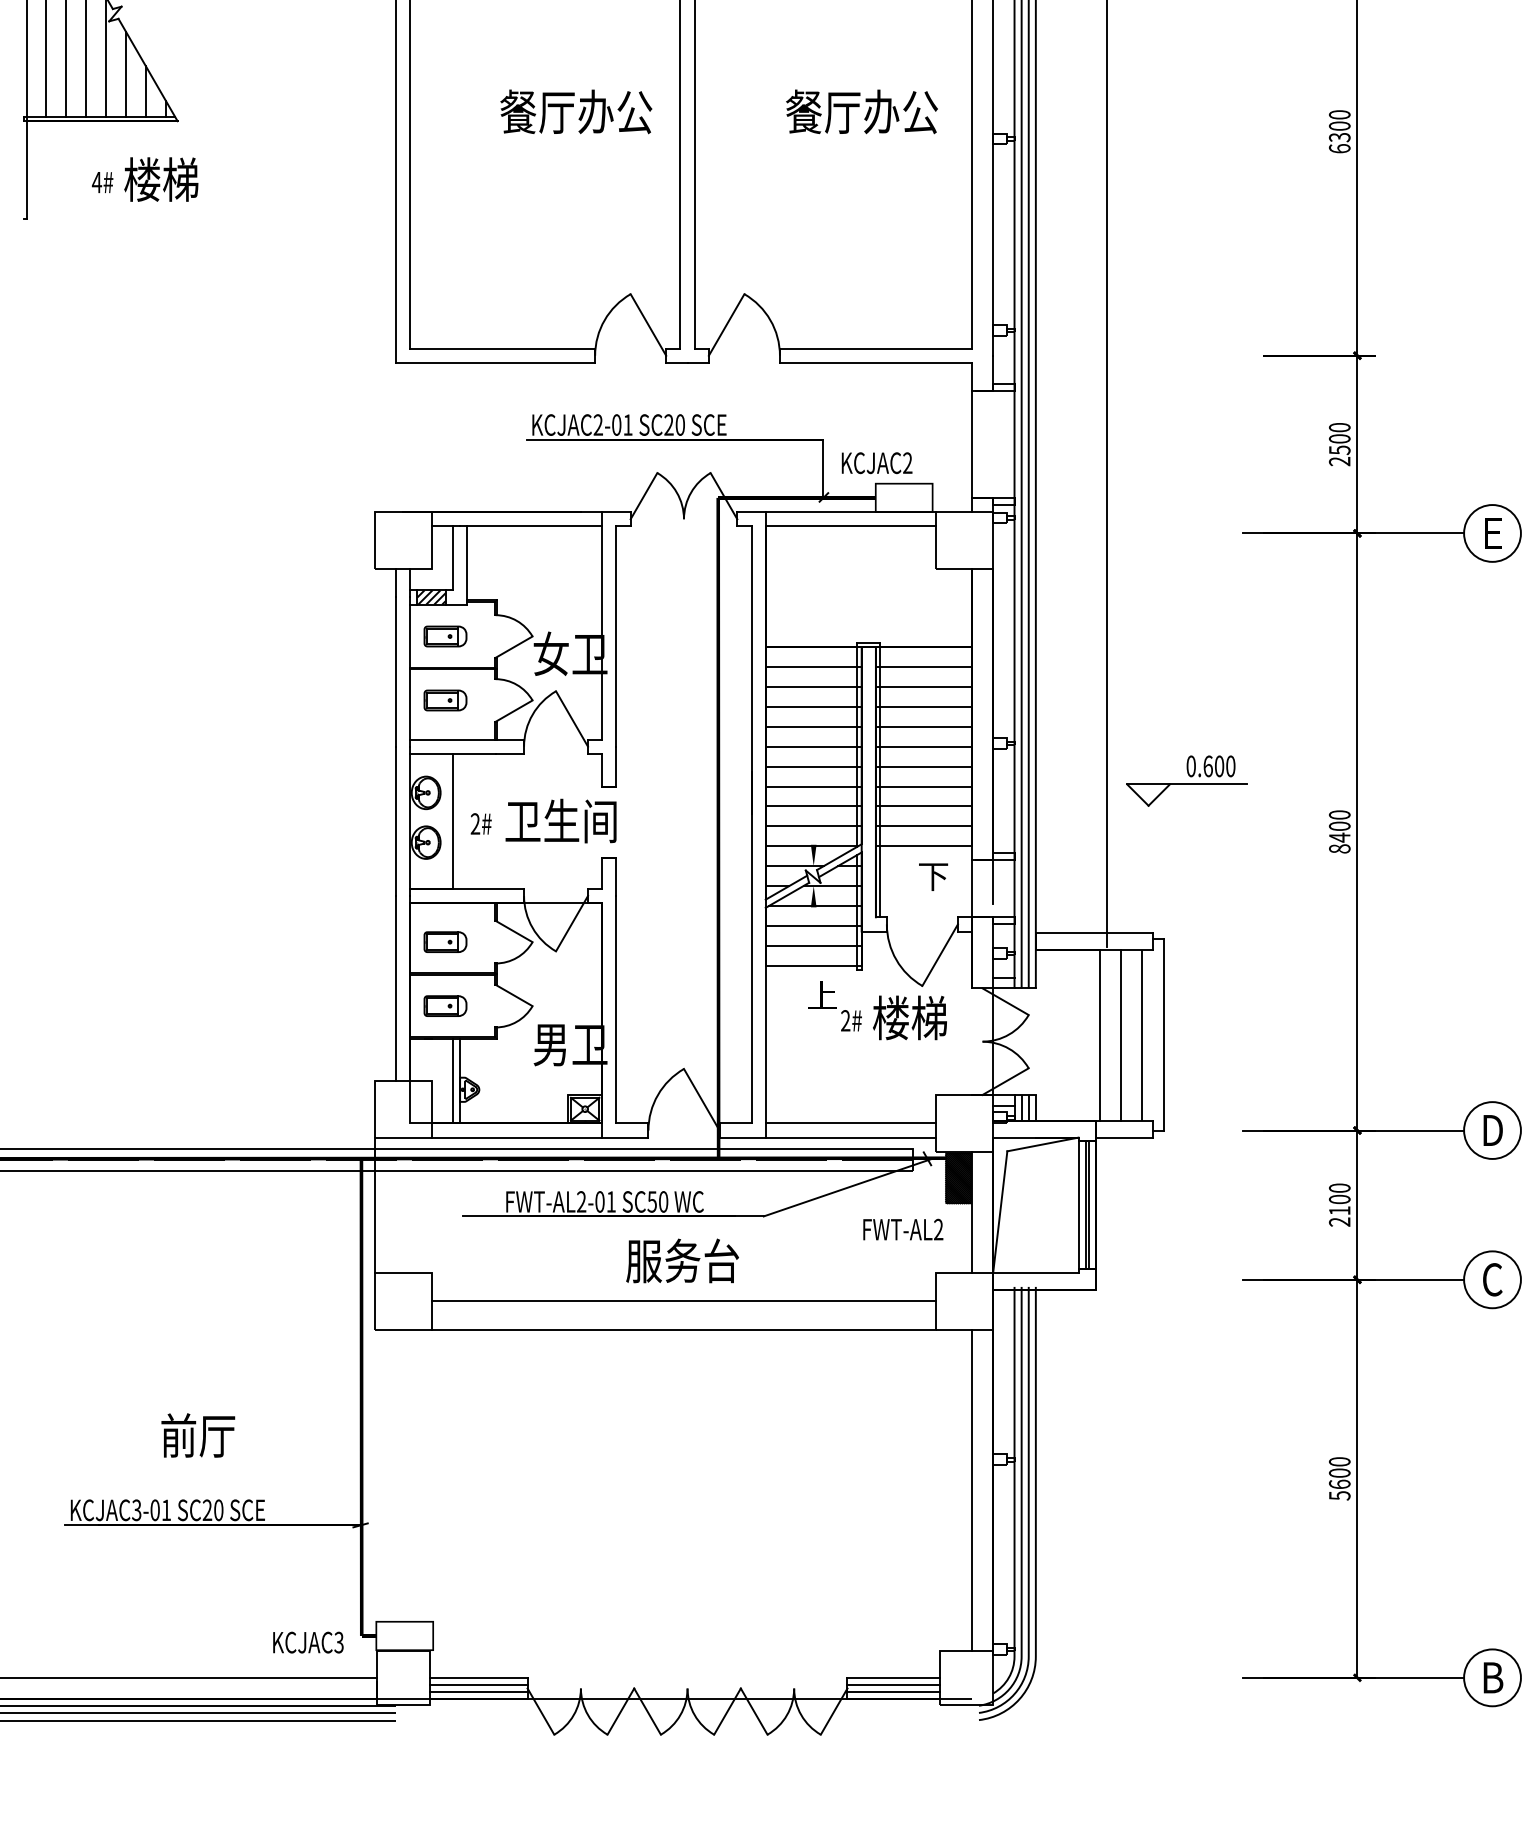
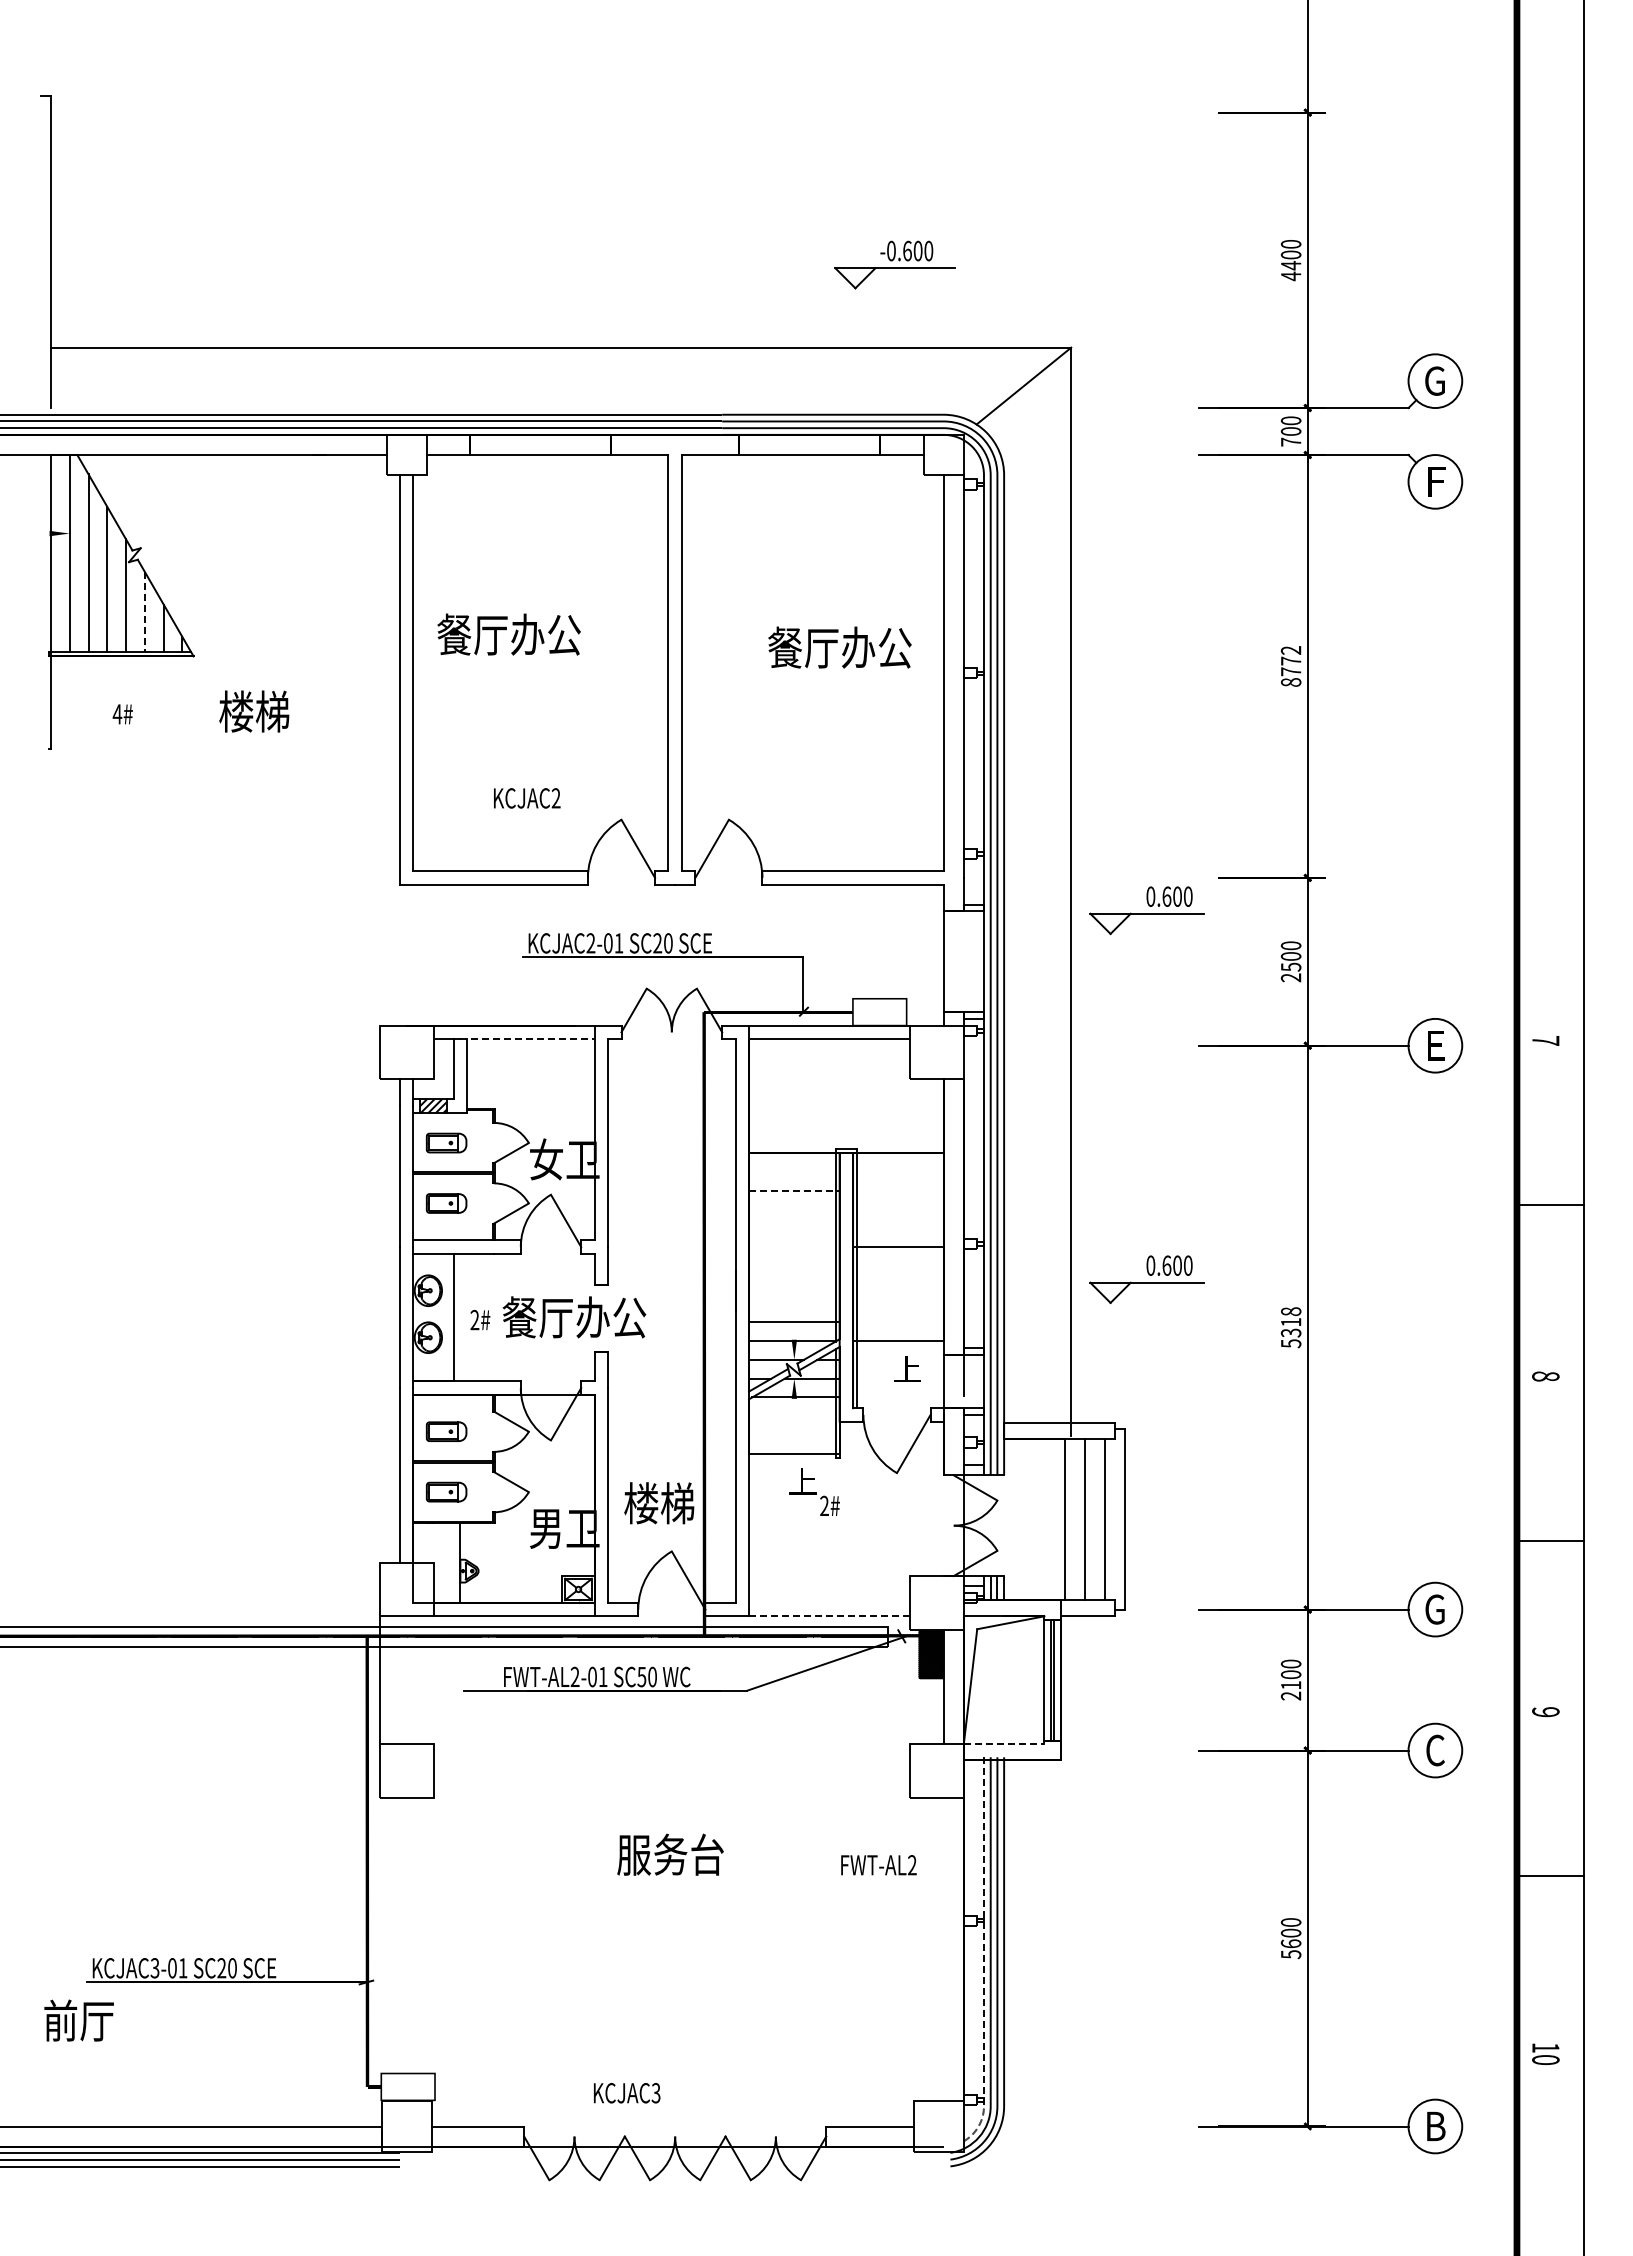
line: (125, 74) -> (144, 612), solid -> dashed
text: (575, 111) -> (508, 634), moved
text: (1339, 131) -> (1290, 666), 6300 -> 8772
text: (161, 179) -> (254, 711), moved
part: (1186, 390) -> (1146, 910), added
text: (877, 463) -> (527, 798), moved
line: (532, 526) -> (528, 1039), solid -> dashed
line: (813, 666) -> (794, 1171), removed
line: (924, 666) -> (898, 1171), removed
line: (813, 686) -> (794, 1190), solid -> dashed
line: (924, 686) -> (898, 1190), removed
line: (813, 706) -> (794, 1209), removed
line: (924, 706) -> (898, 1209), removed
line: (813, 726) -> (794, 1228), removed
line: (924, 726) -> (898, 1228), removed
line: (813, 747) -> (794, 1247), removed
line: (813, 766) -> (794, 1265), removed
line: (924, 766) -> (898, 1265), removed
line: (813, 786) -> (794, 1284), removed
line: (924, 786) -> (898, 1284), removed
line: (813, 806) -> (794, 1303), removed
line: (924, 806) -> (898, 1303), removed
text: (580, 821) -> (574, 1317), 卫生间 -> 餐厅办公
line: (924, 826) -> (898, 1322), removed
text: (1339, 831) -> (1290, 1327), 8400 -> 5318
text: (933, 876) -> (907, 1369), 下 -> 上
line: (813, 926) -> (794, 1416), removed
line: (813, 946) -> (794, 1435), removed
text: (910, 1018) -> (659, 1503), moved
line: (452, 1080) -> (453, 1562), removed
line: (850, 1123) -> (829, 1602), removed
text: (1492, 1130) -> (1435, 1609), D -> G
line: (850, 1137) -> (829, 1616), solid -> dashed
text: (902, 1229) -> (878, 1865), moved
text: (682, 1260) -> (670, 1854), moved
line: (1036, 1272) -> (1004, 1743), solid -> dashed
line: (683, 1300) -> (671, 1770), removed
line: (683, 1329) -> (671, 1797), removed
text: (197, 1435) -> (78, 2020), moved
line: (971, 1490) -> (943, 1949), removed
line: (1014, 1501) -> (983, 1959), solid -> dashed
text: (308, 1642) -> (627, 2093), moved
line: (478, 1685) -> (477, 2133), removed
line: (893, 1685) -> (869, 2133), removed
line: (478, 1691) -> (477, 2139), removed
line: (893, 1691) -> (869, 2139), removed

